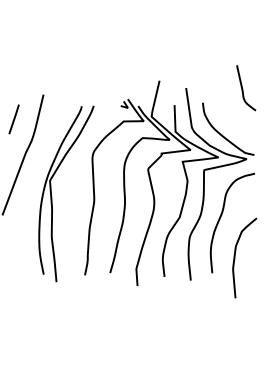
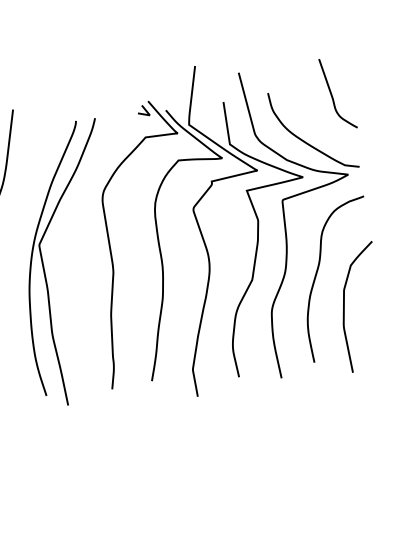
curve: (243, 89) -> (333, 96), moved
curve: (235, 257) -> (345, 307), moved

